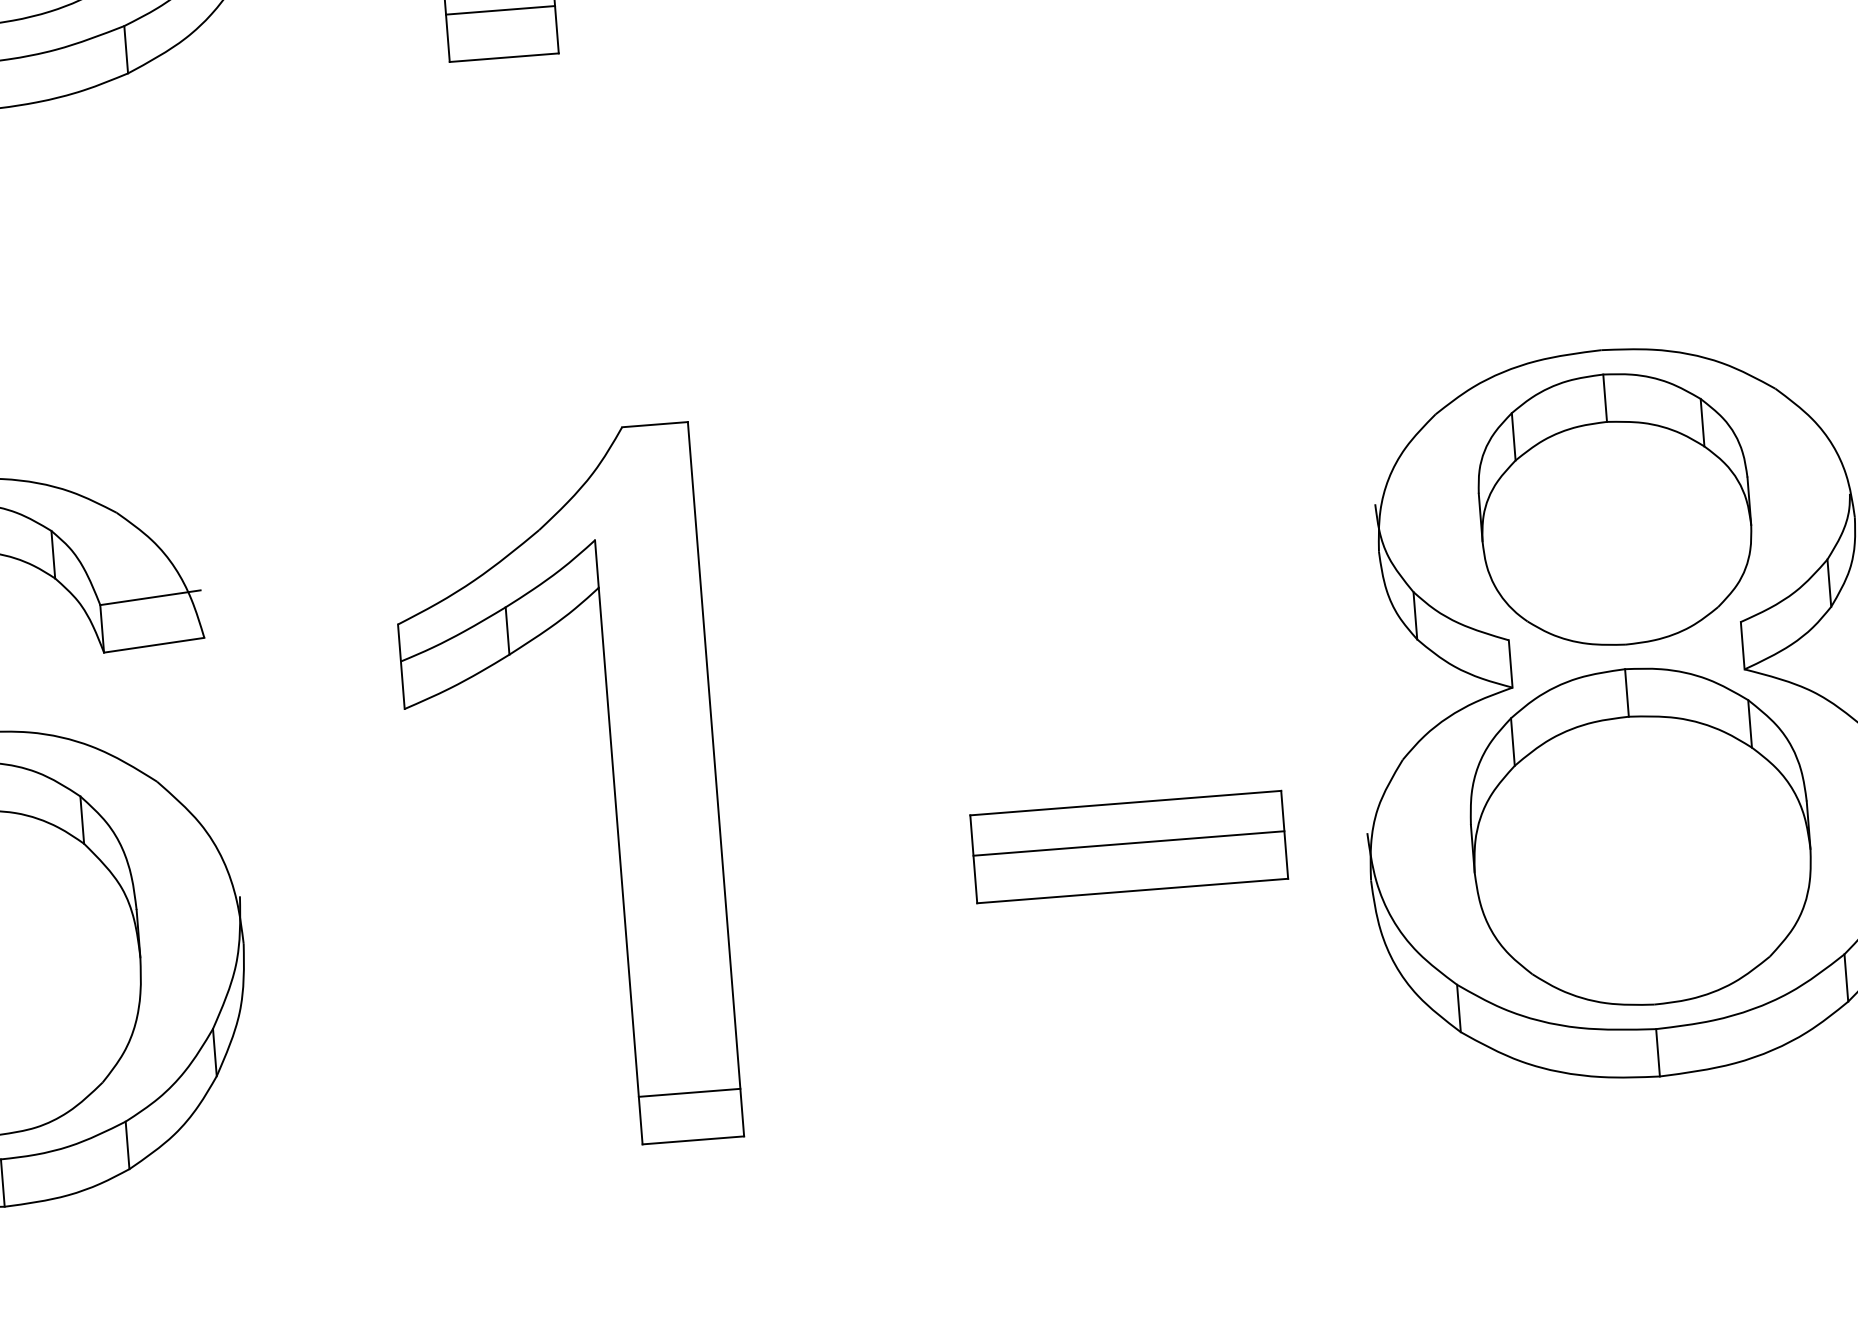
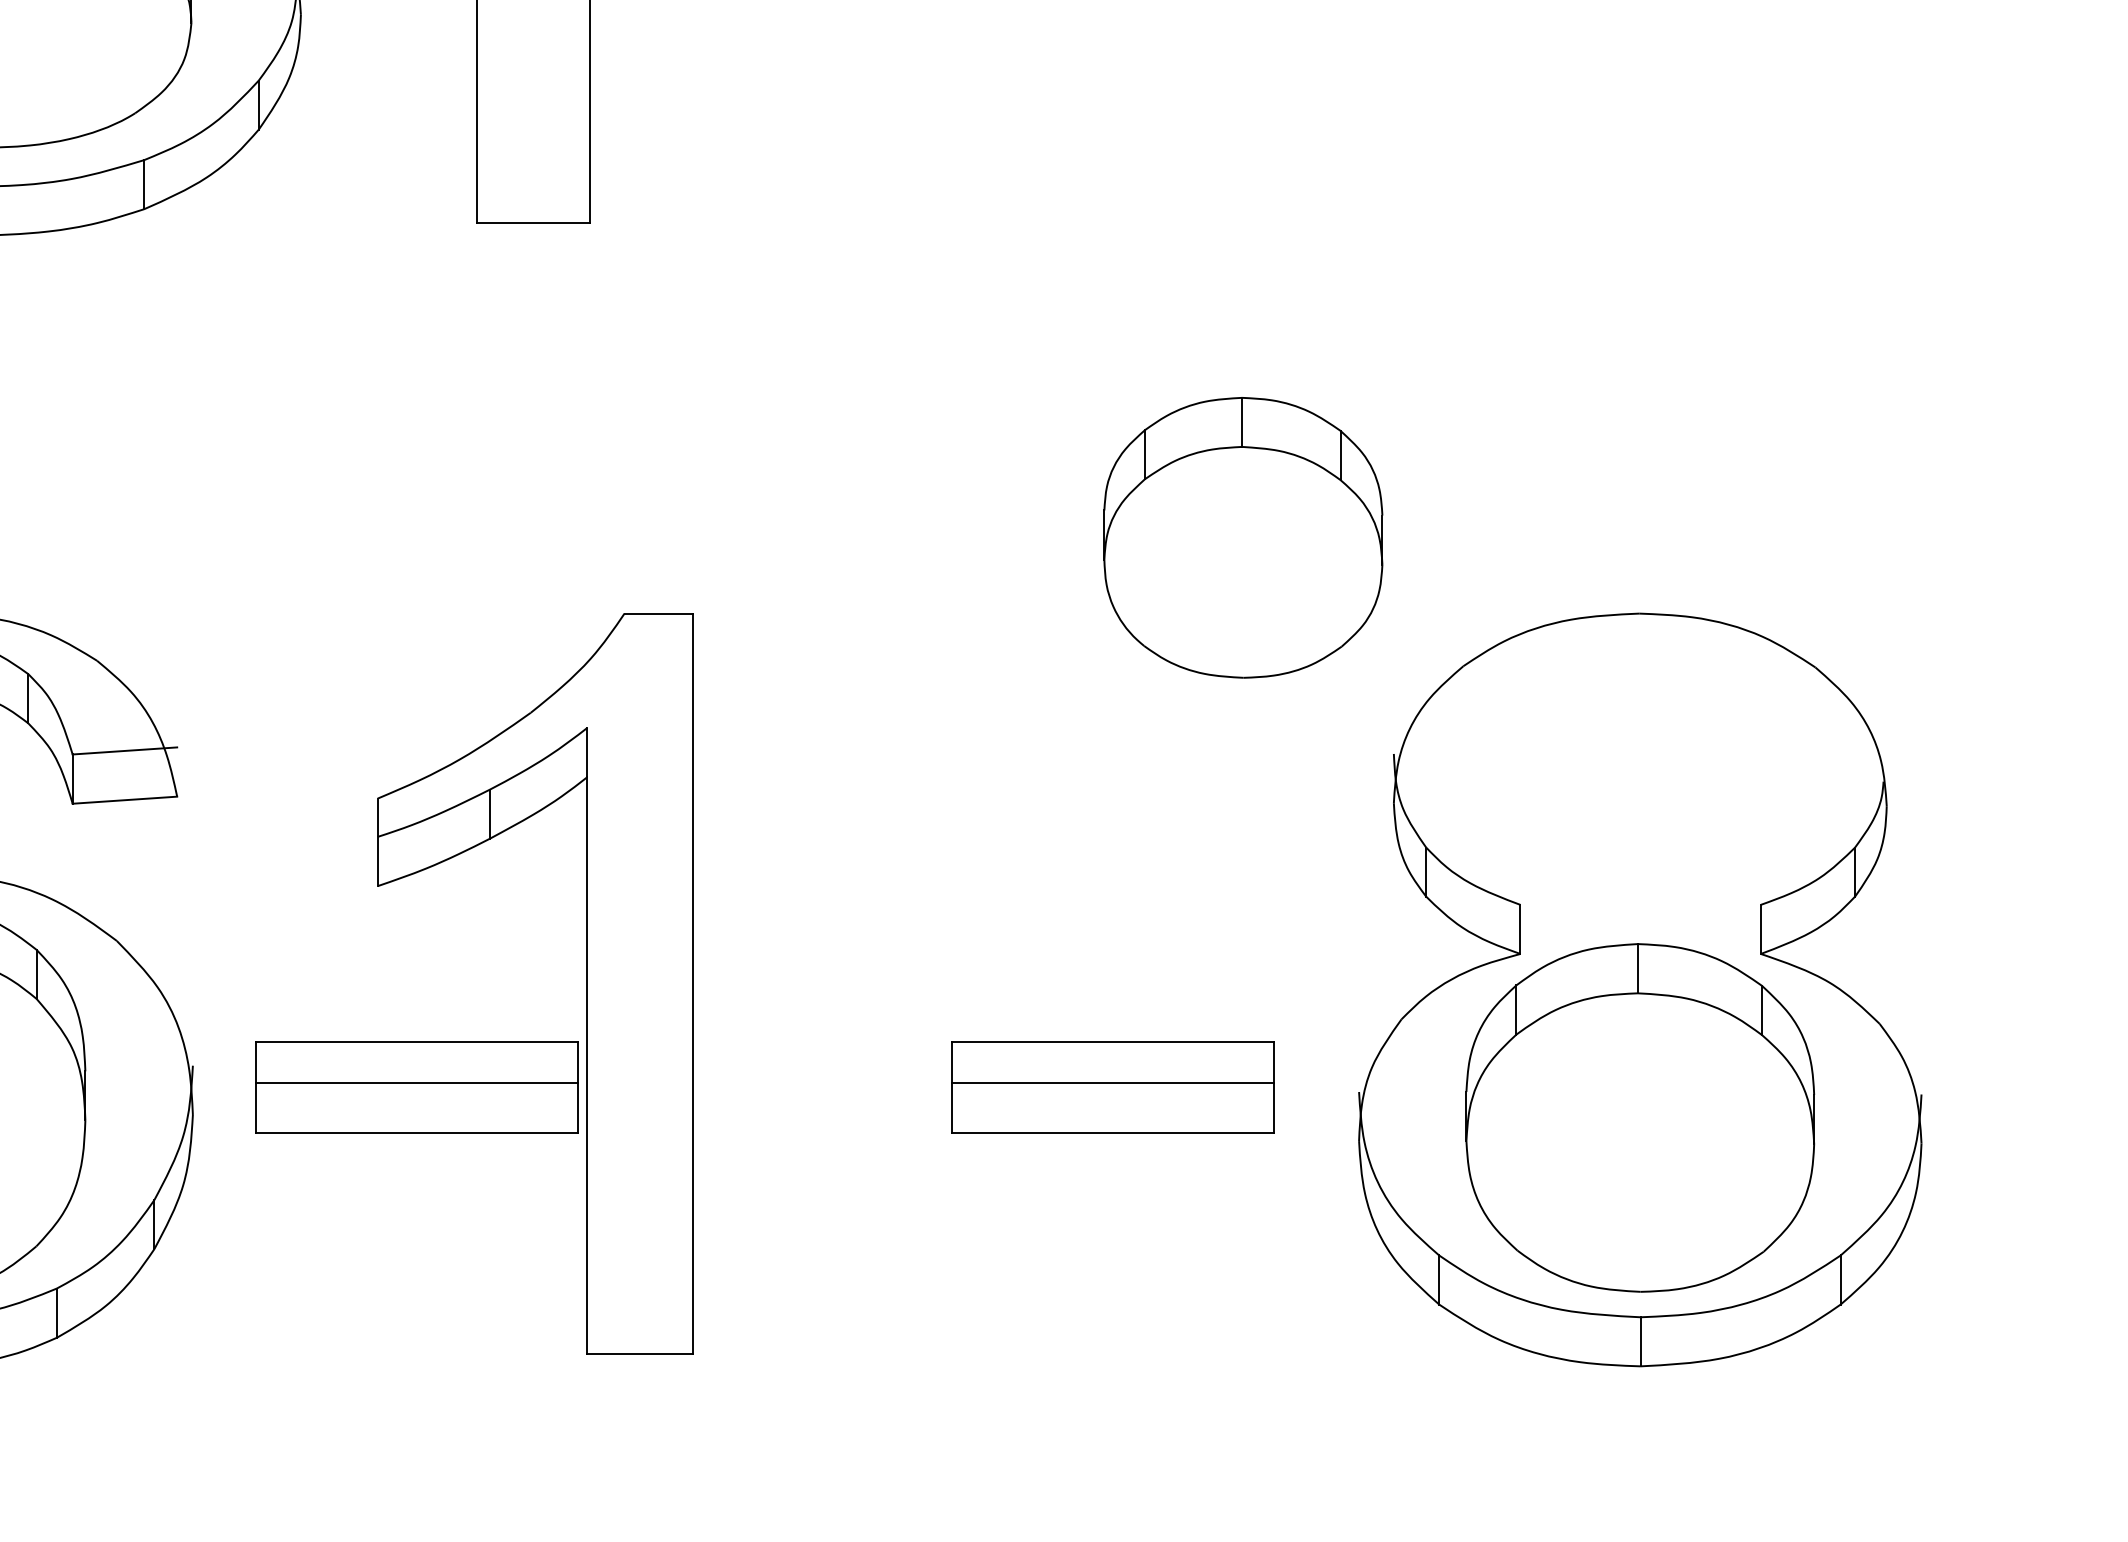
line: (499, 10) -> (532, 174), removed
part: (1615, 509) -> (1243, 537), moved
part: (457, 900) -> (416, 1087), added
line: (689, 1092) -> (639, 1304), removed

